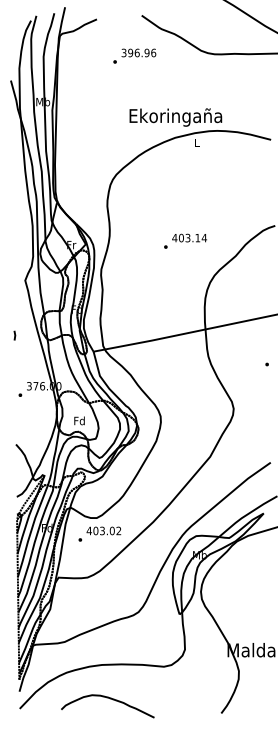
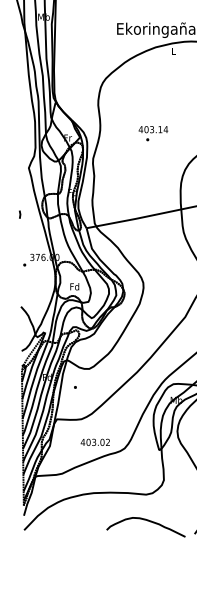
text: (189, 237) -> (153, 129), moved
text: (103, 530) -> (95, 442), moved
curve: (110, 699) -> (148, 521), moved

